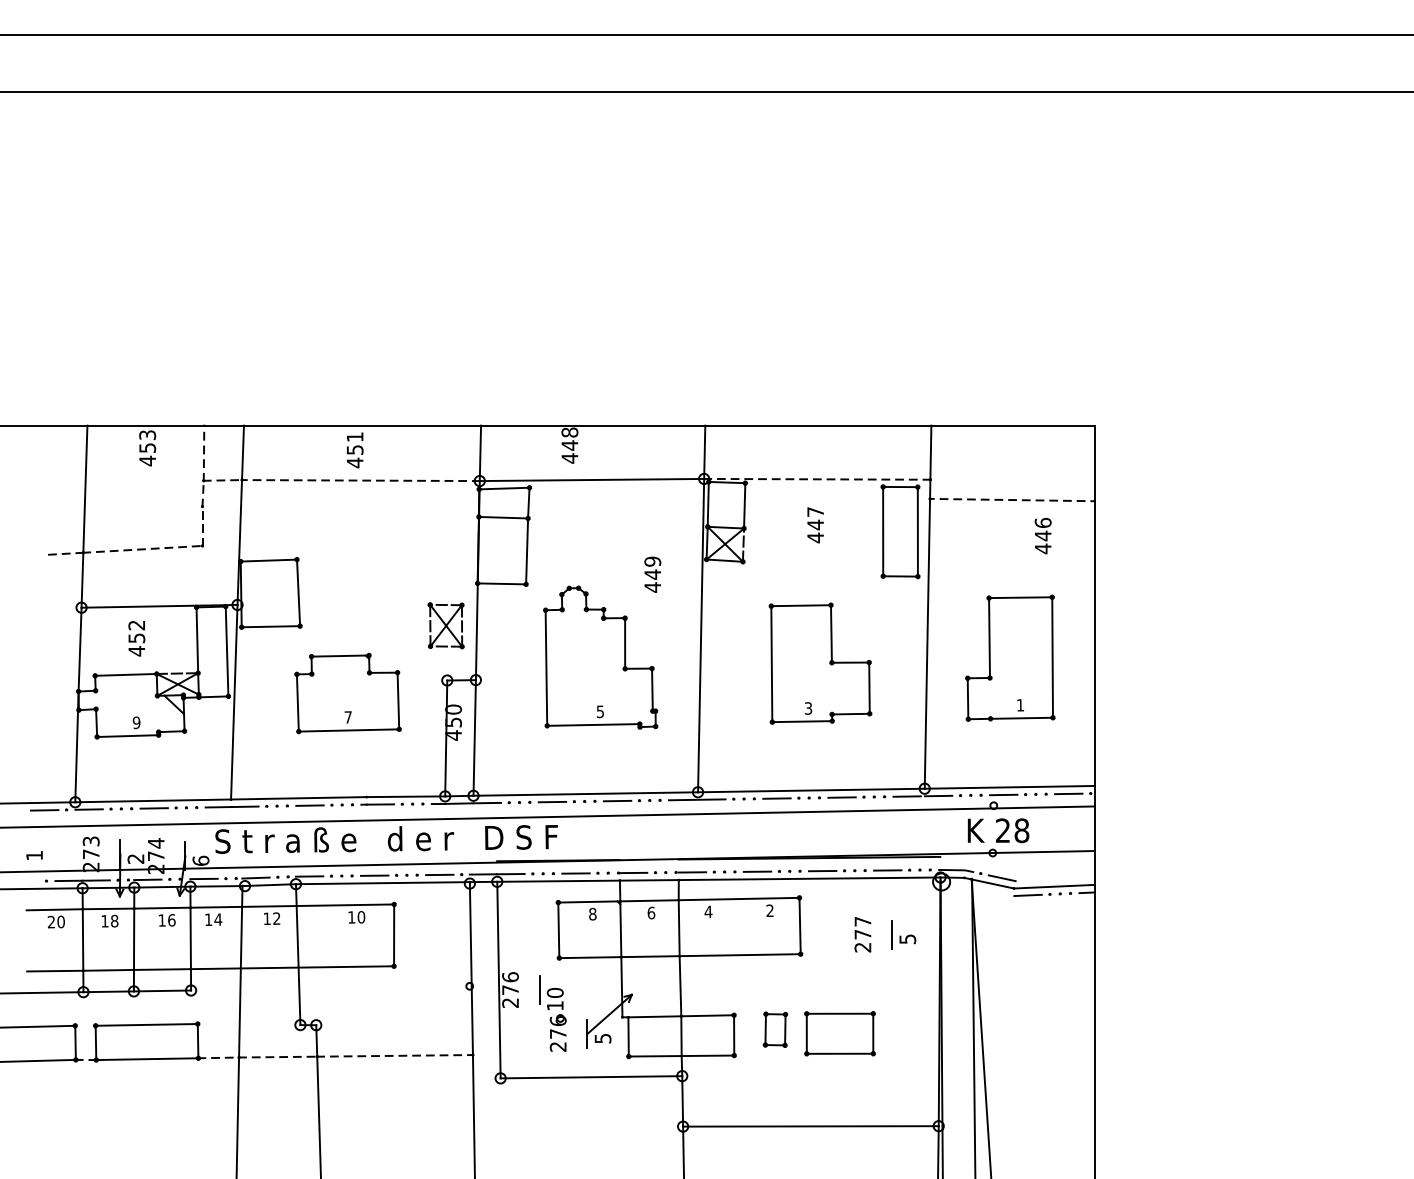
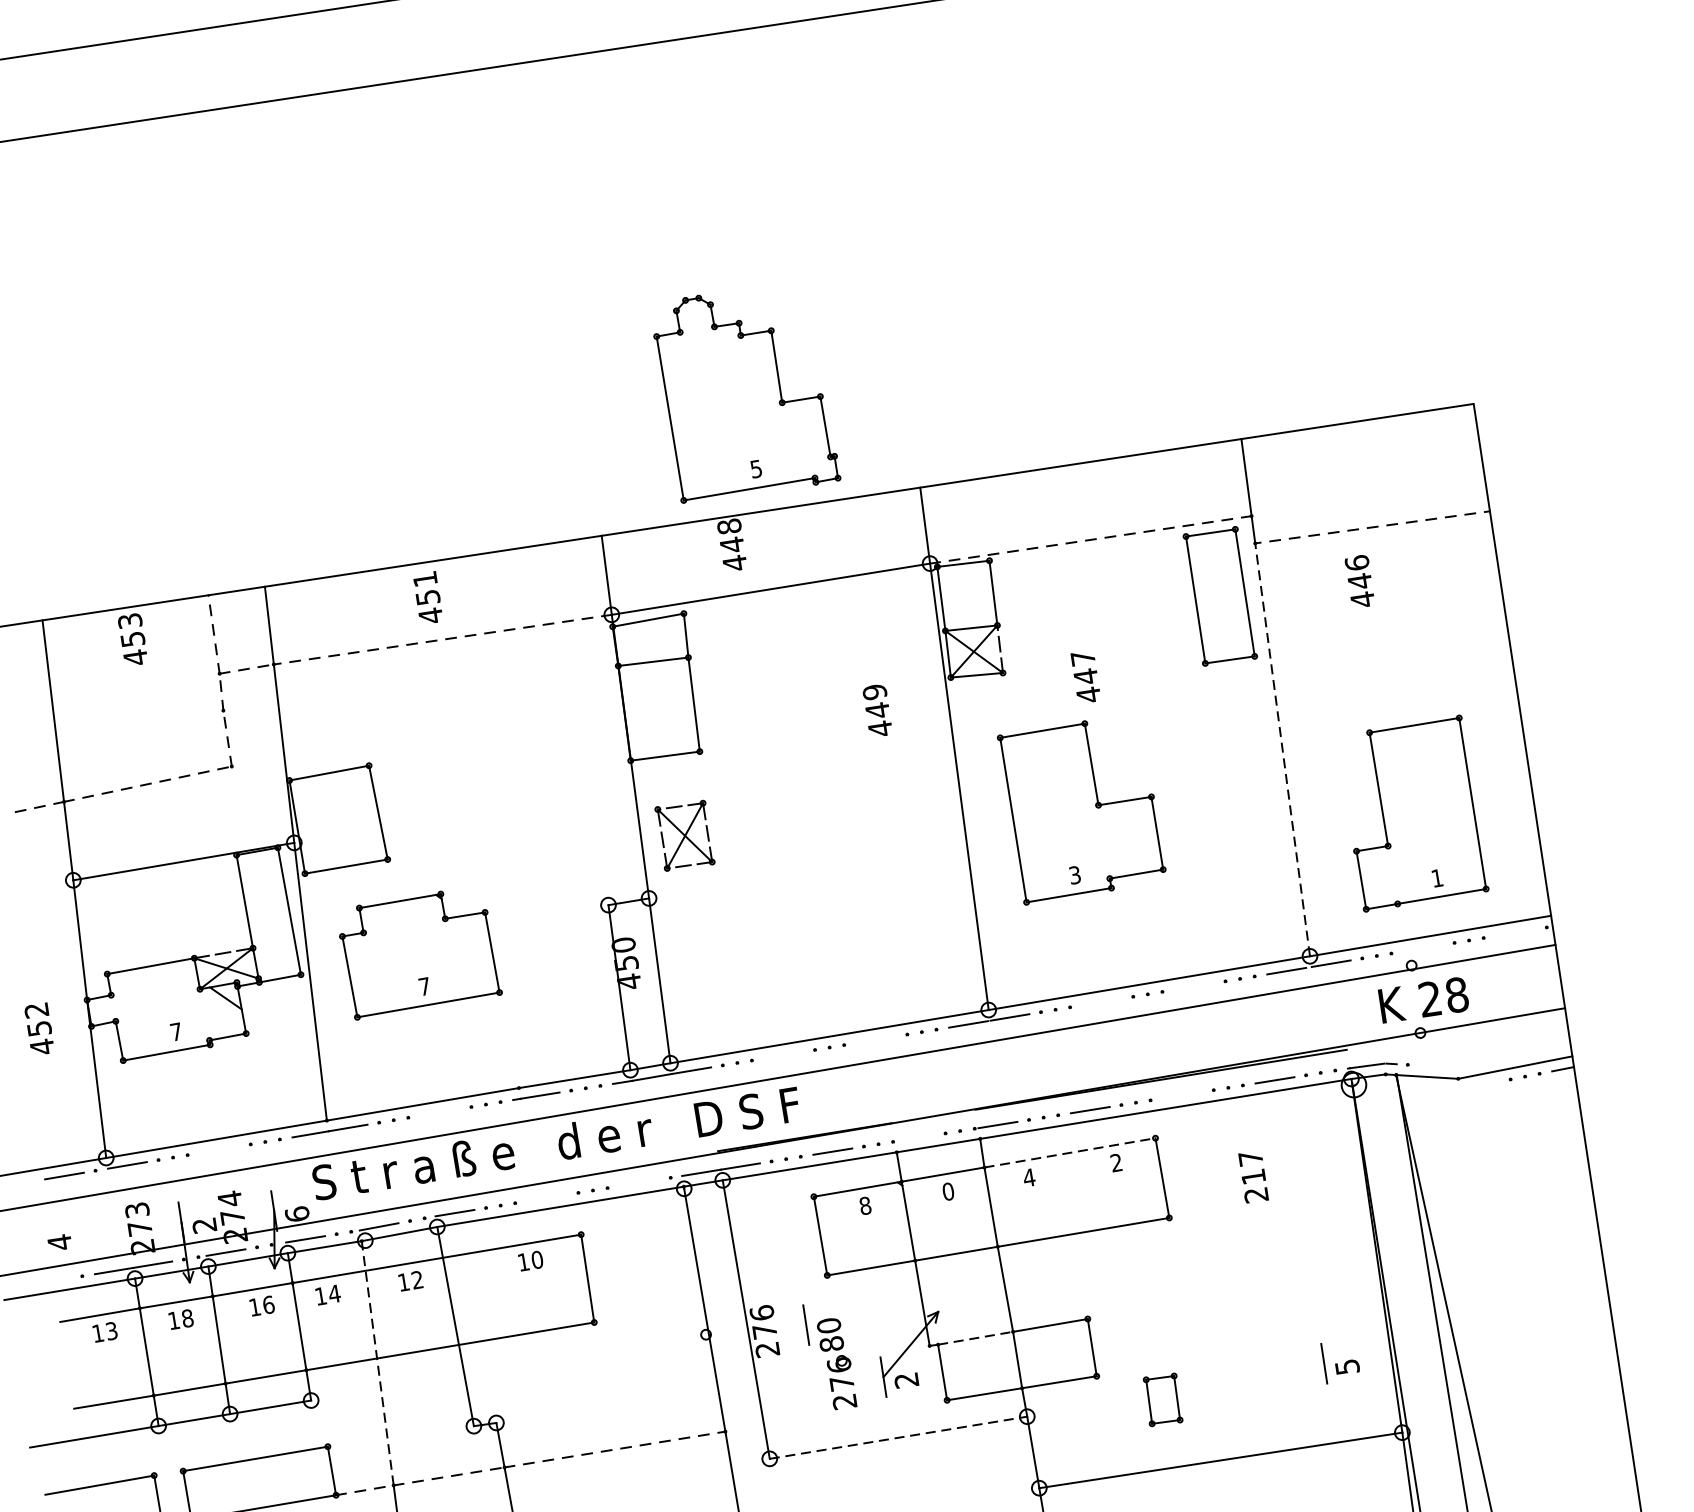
text: (815, 525) -> (1085, 677), moved
text: (1042, 535) -> (1358, 580), moved
part: (445, 625) -> (684, 835), moved
text: (136, 638) -> (39, 1029), moved
line: (927, 643) -> (1282, 749), solid -> dashed
part: (600, 657) -> (744, 391), moved
part: (1010, 657) -> (1412, 812), moved
part: (820, 663) -> (1082, 808), moved
part: (347, 693) -> (418, 952), moved
text: (136, 722) -> (176, 1031), 9 -> 7
line: (1068, 793) -> (1515, 932), removed
line: (1003, 794) -> (1423, 947), removed
line: (841, 797) -> (1193, 986), removed
line: (776, 798) -> (1101, 1002), removed
line: (617, 800) -> (876, 1039), removed
line: (552, 801) -> (783, 1054), removed
line: (309, 805) -> (439, 1112), removed
line: (153, 808) -> (218, 1150), removed
text: (34, 855) -> (59, 1242), 1 -> 4
line: (822, 870) -> (1182, 1094), removed
line: (633, 872) -> (914, 1137), removed
line: (439, 874) -> (639, 1182), removed
line: (374, 875) -> (546, 1197), removed
line: (1001, 878) -> (1438, 1067), removed
line: (1027, 895) -> (1478, 1085), removed
line: (739, 899) -> (1070, 1153), solid -> dashed
text: (651, 912) -> (948, 1190), 6 -> 0
text: (55, 921) -> (103, 1331), 20 -> 13
text: (862, 934) -> (1252, 1176), 277 -> 217
part: (903, 934) -> (1340, 1361), moved
line: (240, 971) -> (377, 1362), solid -> dashed
text: (554, 1005) -> (830, 1343), 10 -> 80
line: (655, 1016) -> (976, 1337), solid -> dashed
part: (775, 1029) -> (1163, 1399), moved
part: (839, 1033) -> (1241, 1322), removed
text: (602, 1038) -> (905, 1380), 5 -> 2
line: (591, 1077) -> (898, 1438), solid -> dashed

